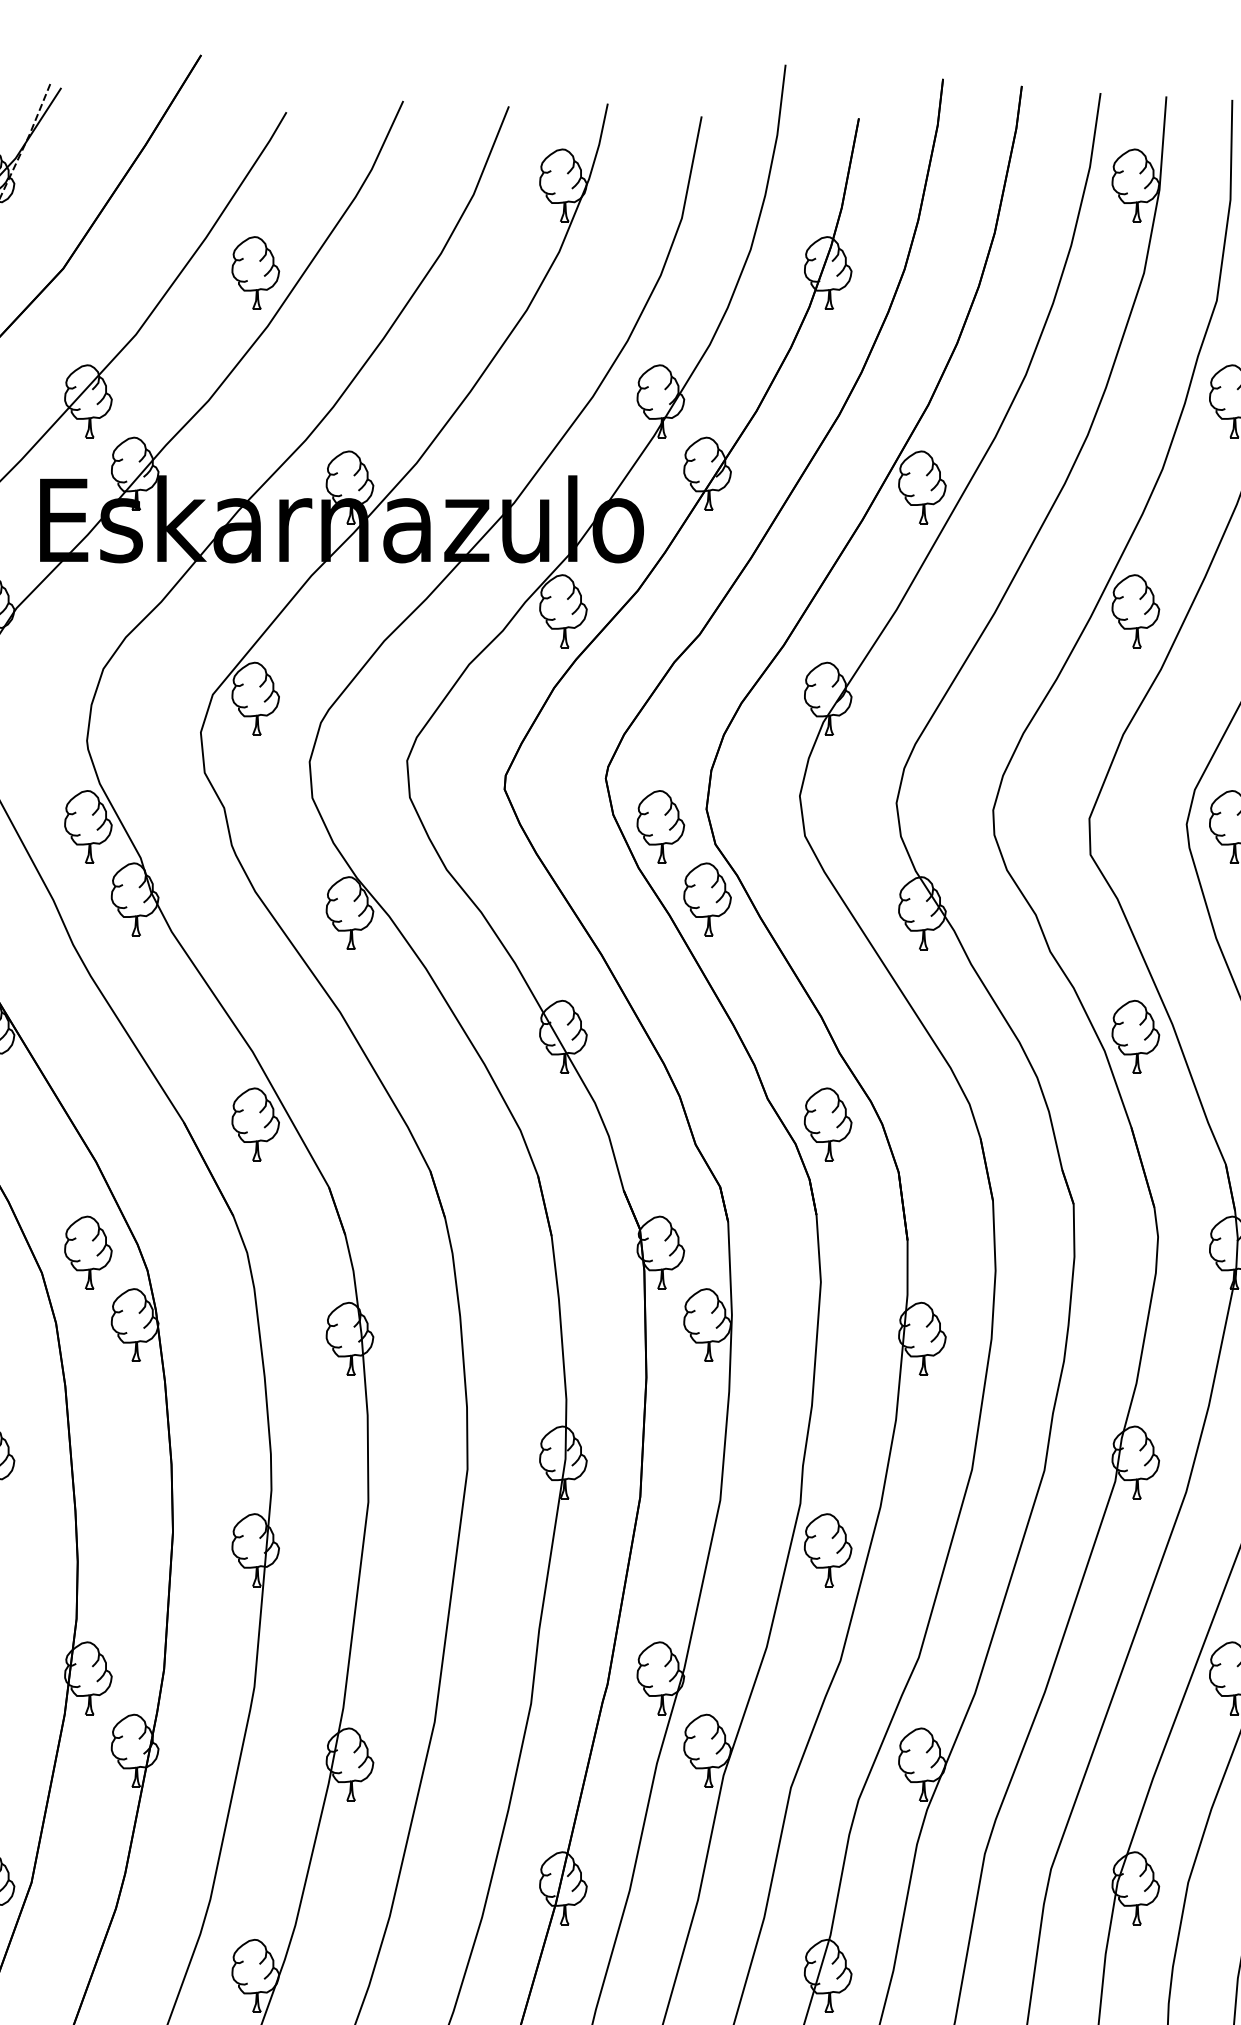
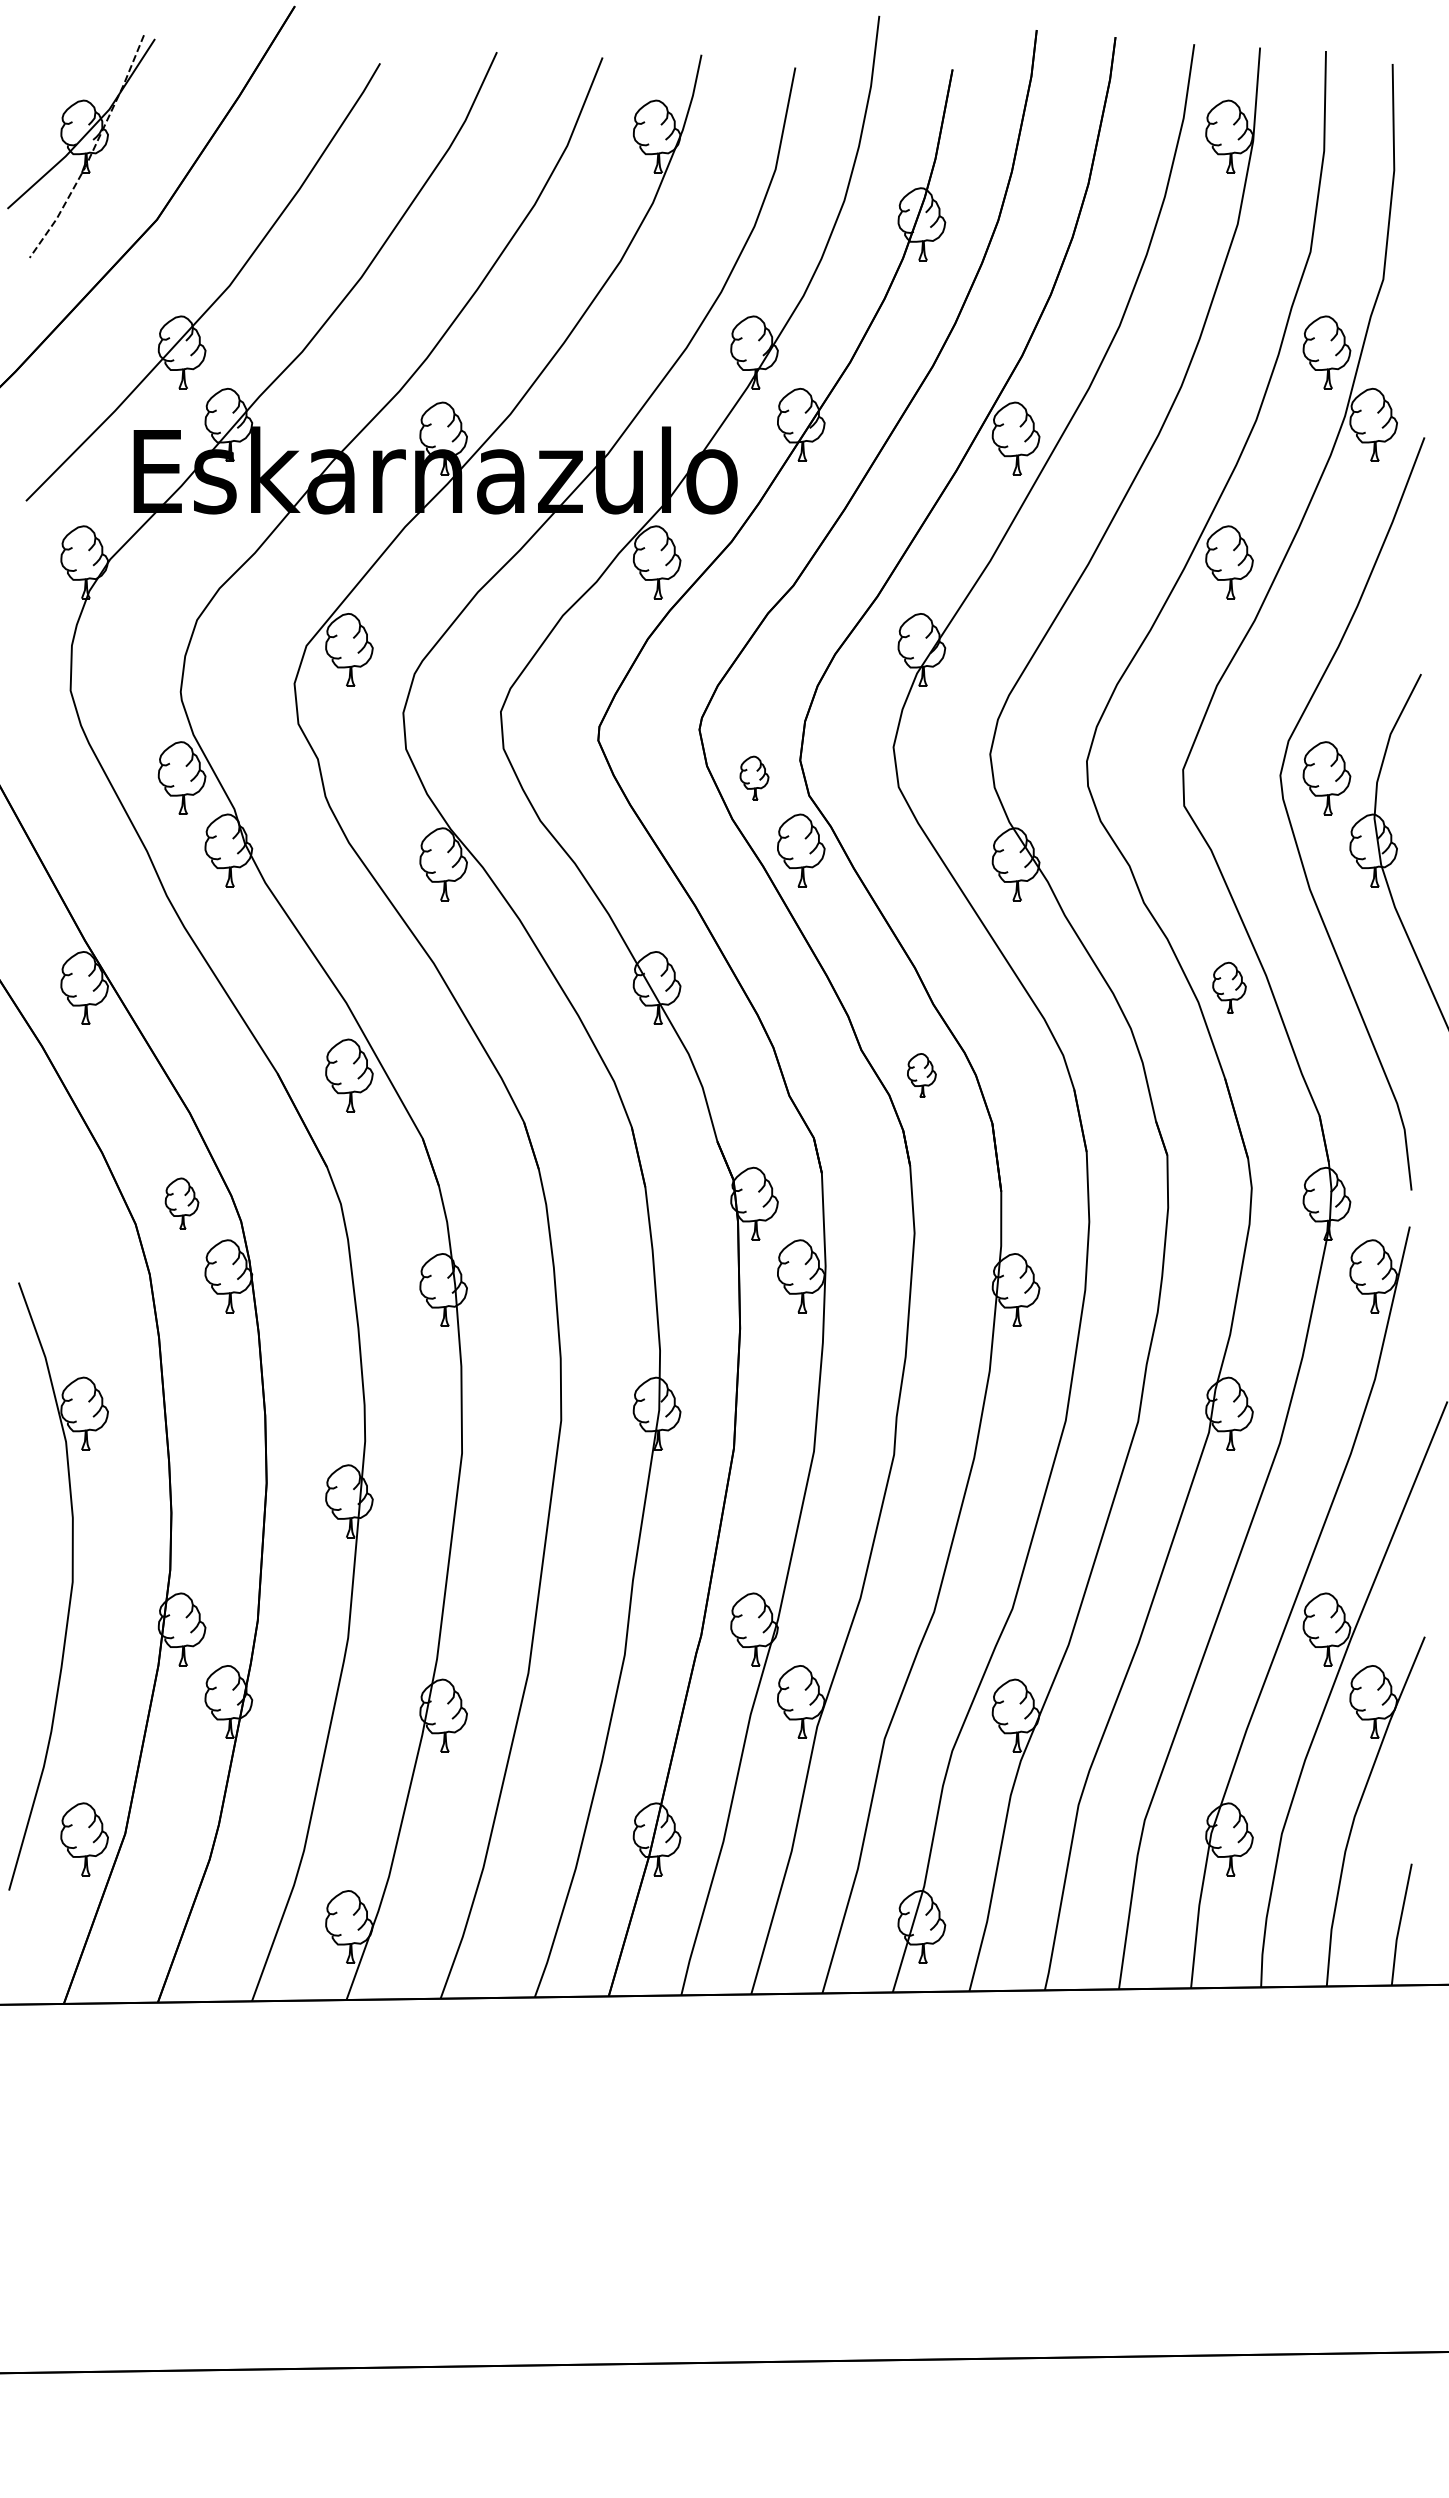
part: (255, 273) -> (349, 224), removed
part: (660, 827) -> (754, 778), size x0.6
part: (1135, 1036) -> (1229, 987), size x0.7
part: (827, 1124) -> (921, 1075), size x0.6
part: (87, 1252) -> (181, 1203), size x0.7
part: (827, 1550) -> (921, 1501), removed

